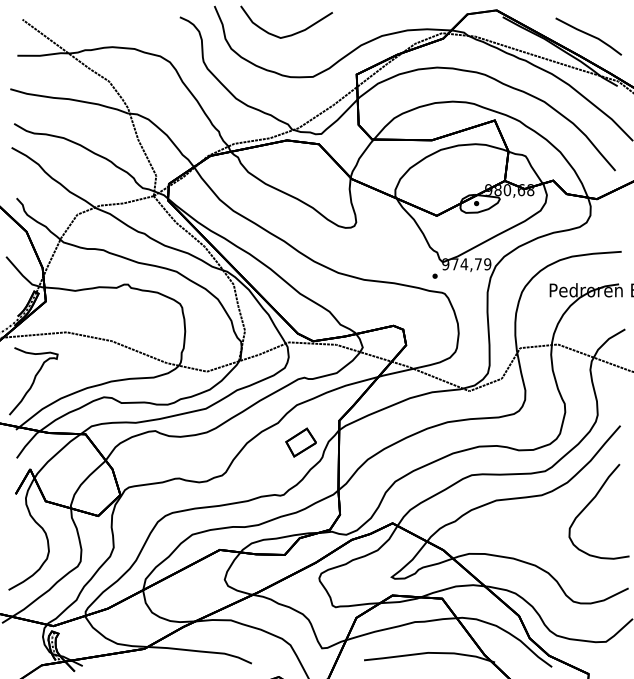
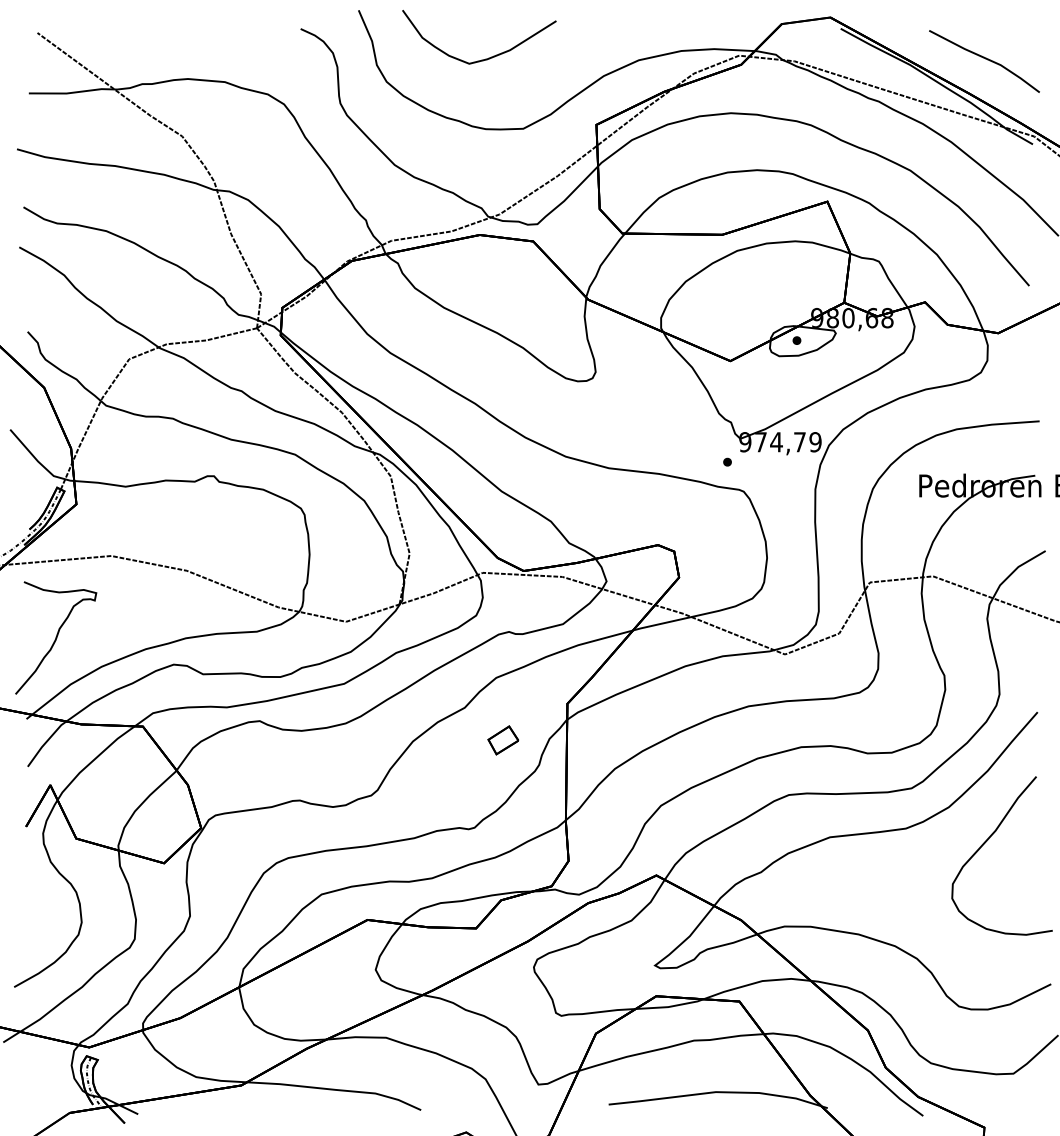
part: (300, 442) -> (502, 740), size x0.6

